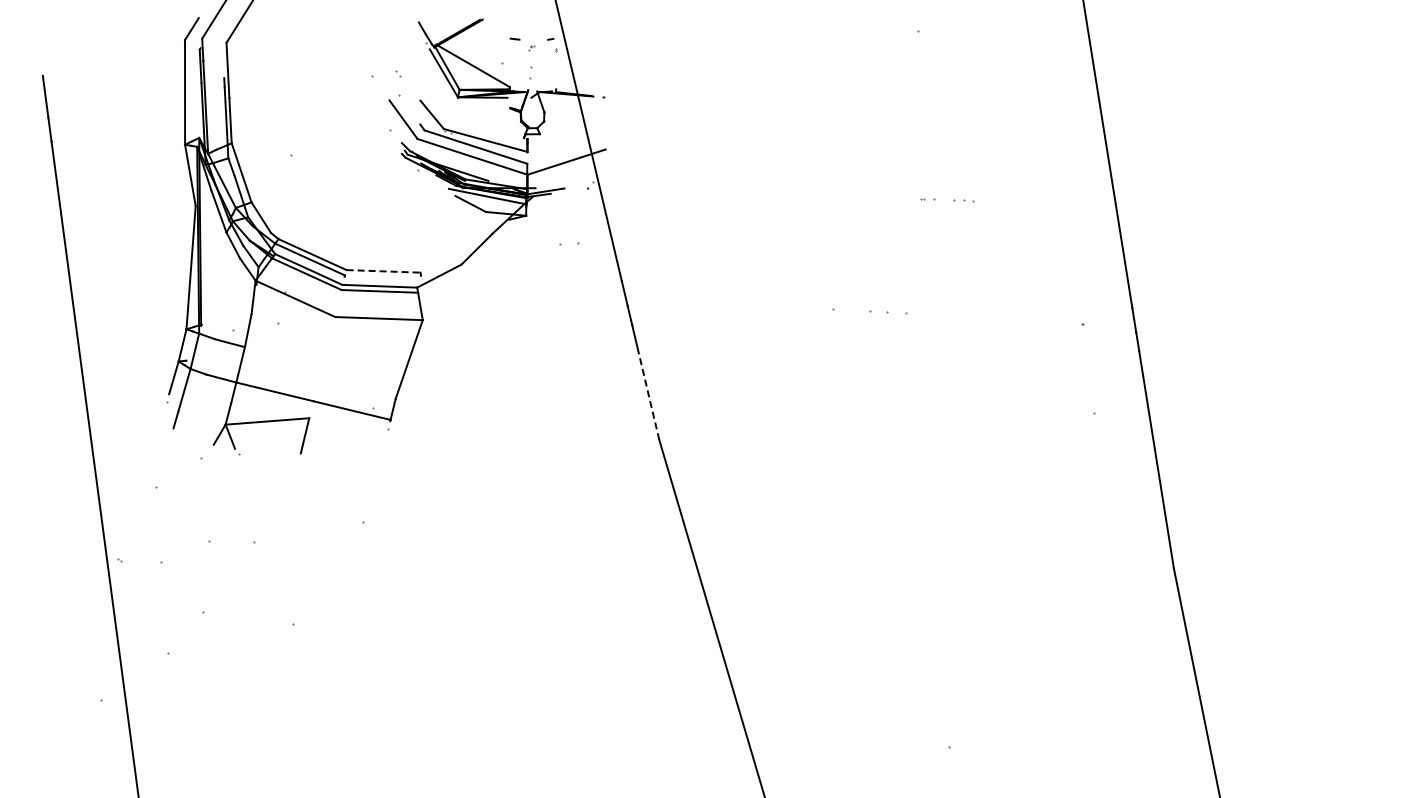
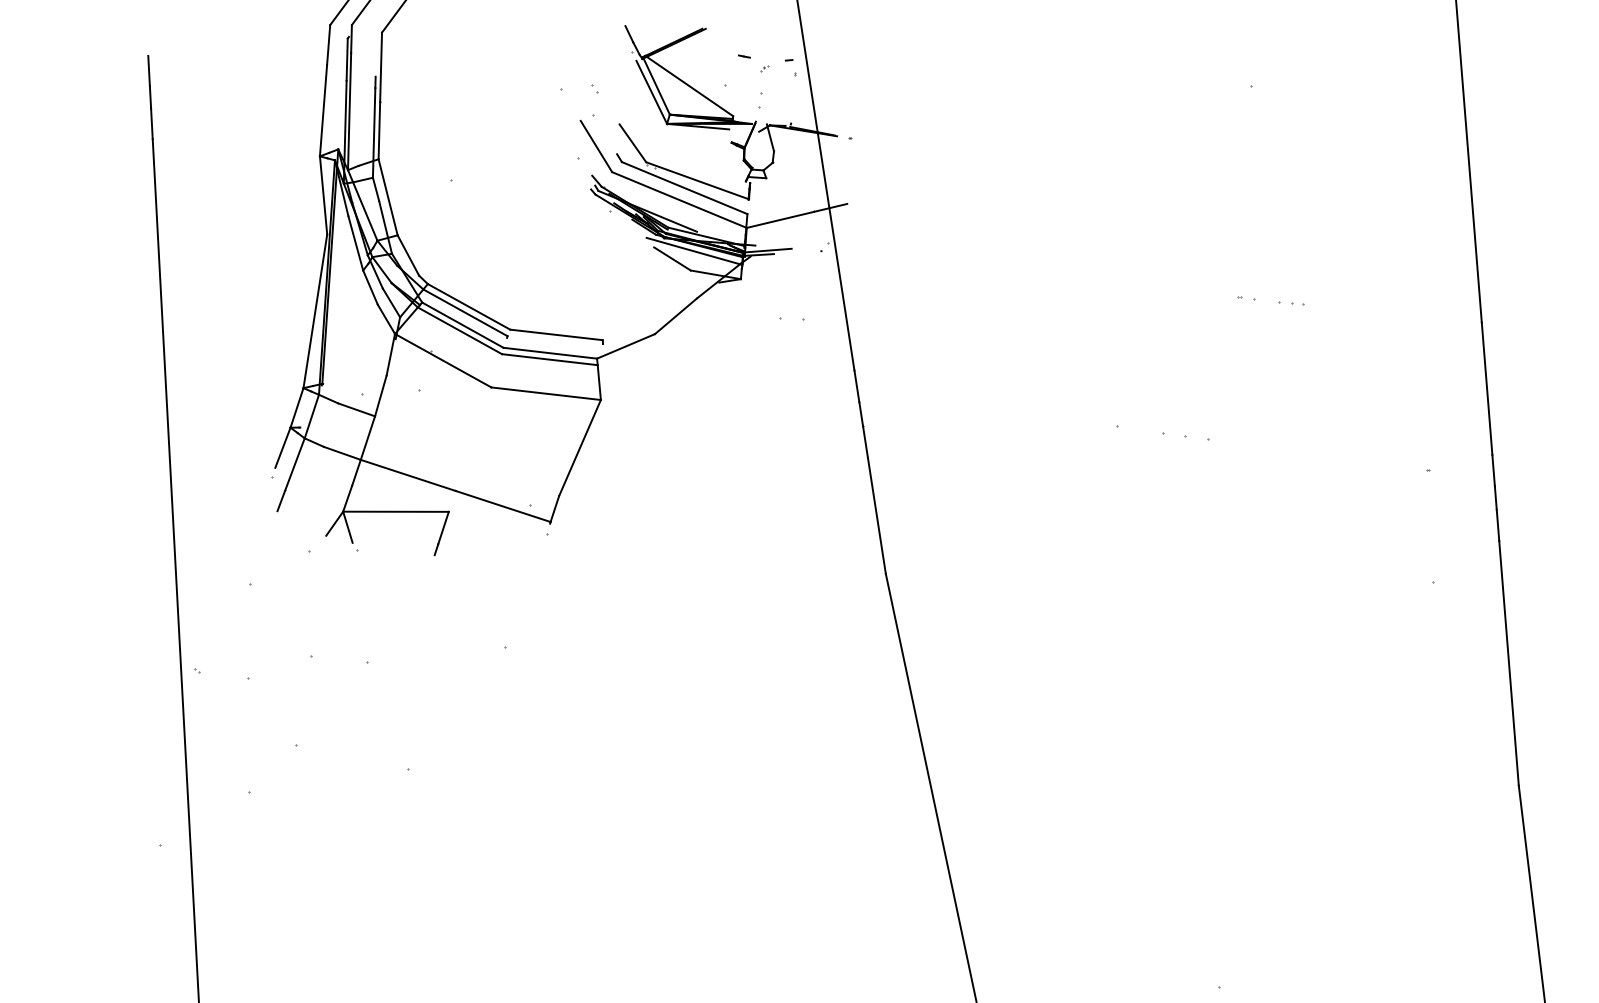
line: (383, 271) -> (556, 335), dashed -> solid
line: (648, 394) -> (876, 515), dashed -> solid

